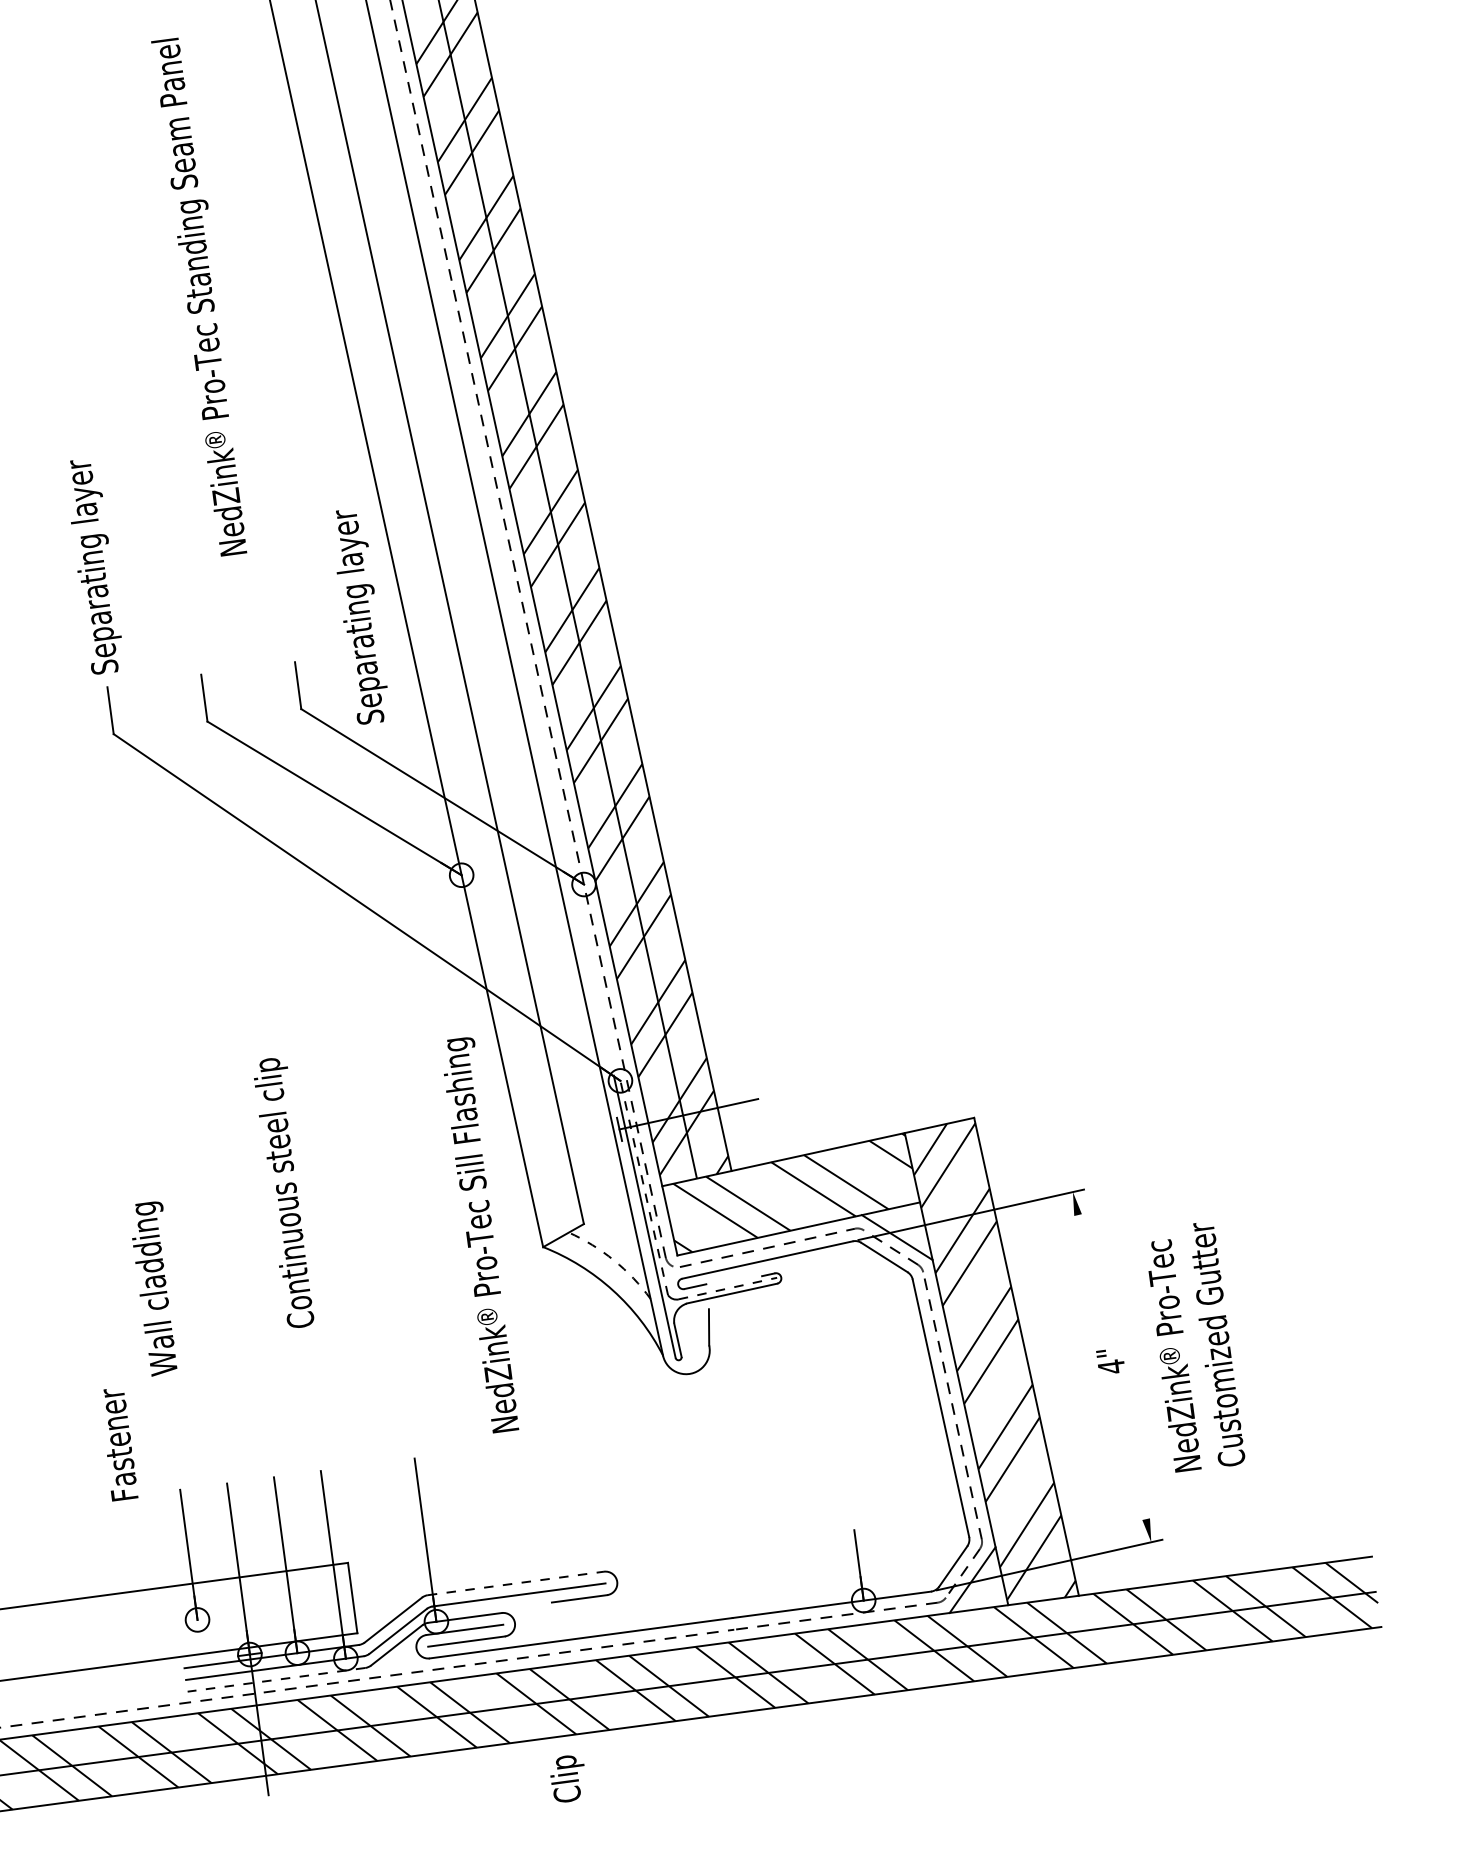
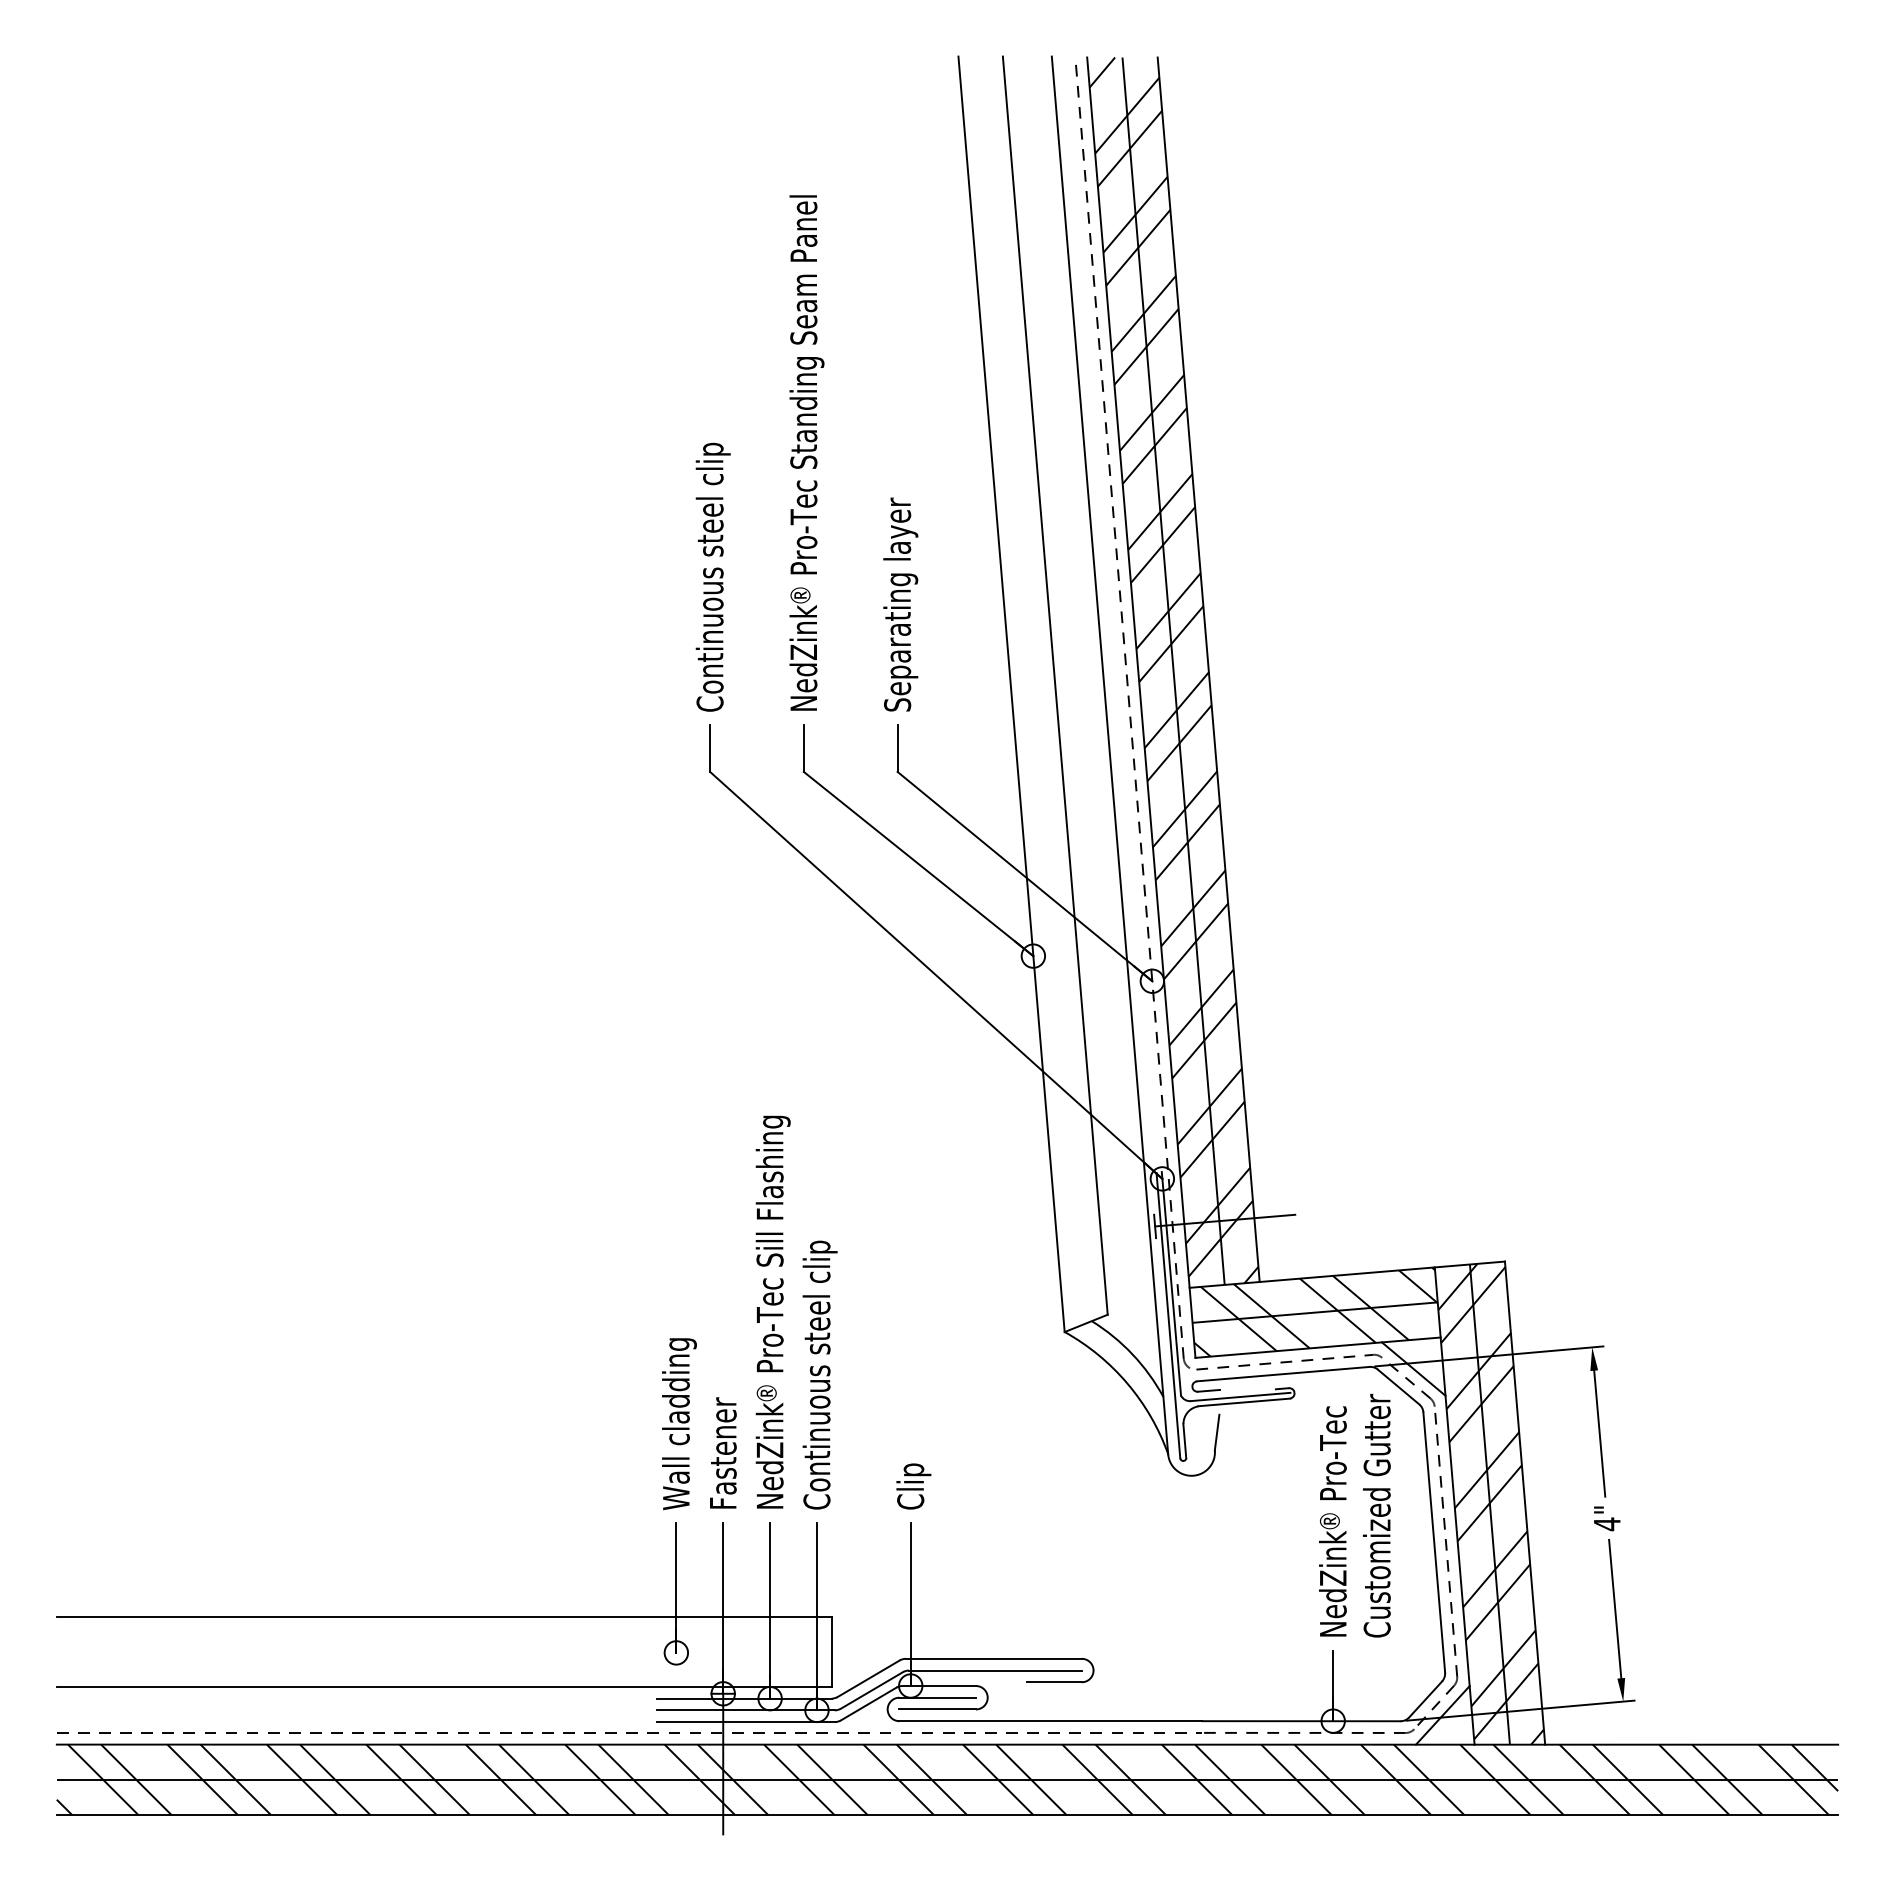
text: (202, 296) -> (806, 452), moved
text: (90, 538) -> (712, 576), Separating layer -> Continuous steel clip
text: (360, 616) -> (900, 604), moved
line: (643, 1184) -> (1171, 1283), dashed -> solid
text: (286, 1192) -> (819, 1374), moved
hatch: (790, 1194) -> (1314, 1312), added
text: (482, 1234) -> (772, 1311), moved
arc: (614, 1260) -> (1132, 1354), dashed -> solid
line: (1091, 1277) -> (1599, 1433), added
text: (156, 1288) -> (679, 1424), moved
line: (727, 1288) -> (1240, 1396), dashed -> solid
text: (1193, 1347) -> (1354, 1515), moved
hatch: (991, 1362) -> (1489, 1504), added
text: (118, 1443) -> (723, 1452), moved
line: (1131, 1450) -> (1615, 1608), added
line: (516, 1583) -> (994, 1658), dashed -> solid
line: (277, 1680) -> (746, 1722), dashed -> solid
text: (568, 1778) -> (913, 1486), moved

